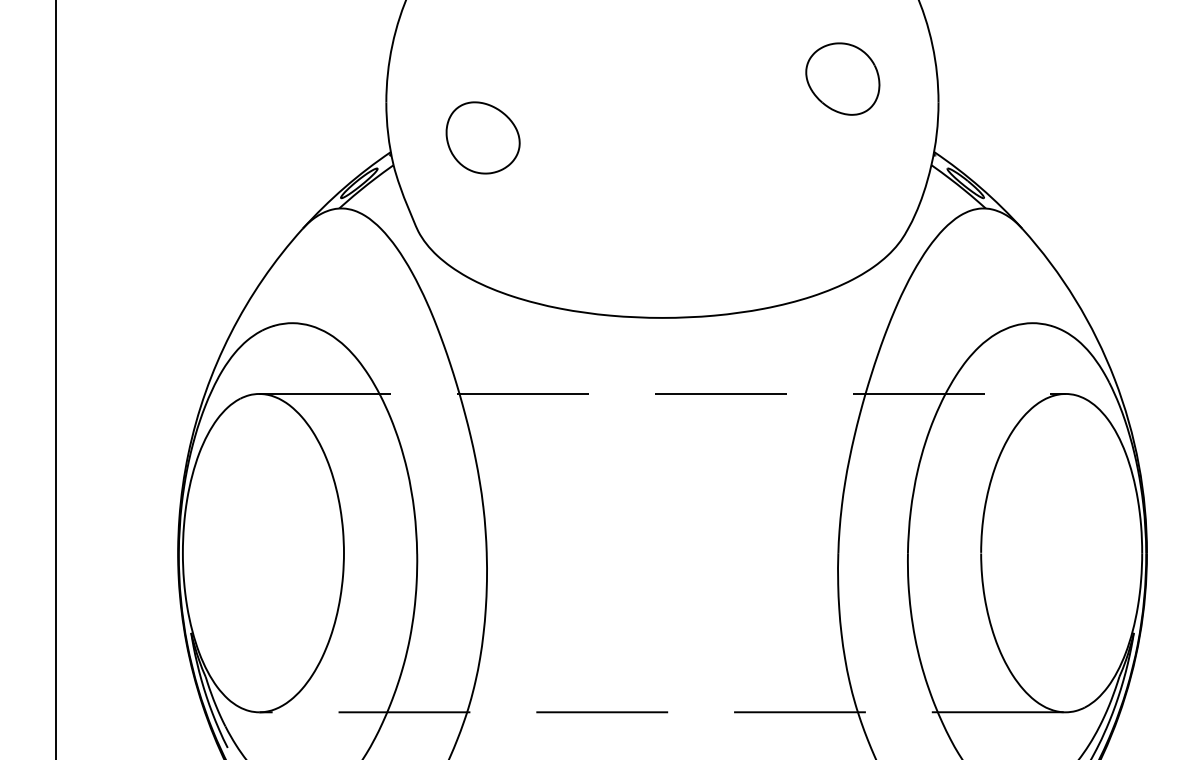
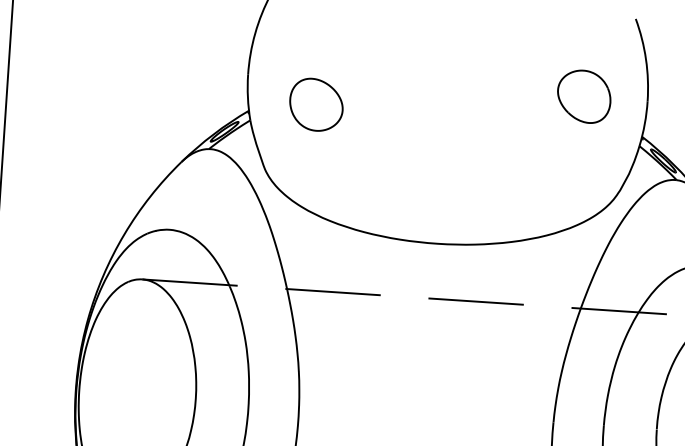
part: (842, 78) -> (583, 96), moved

